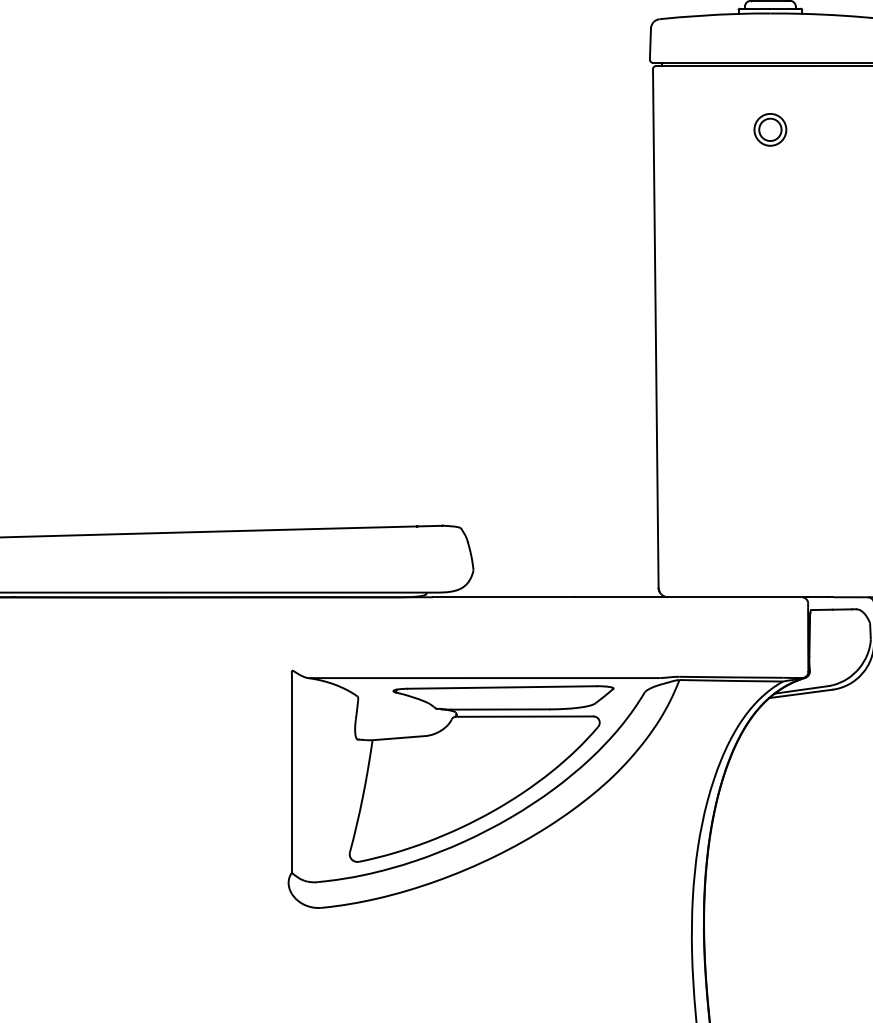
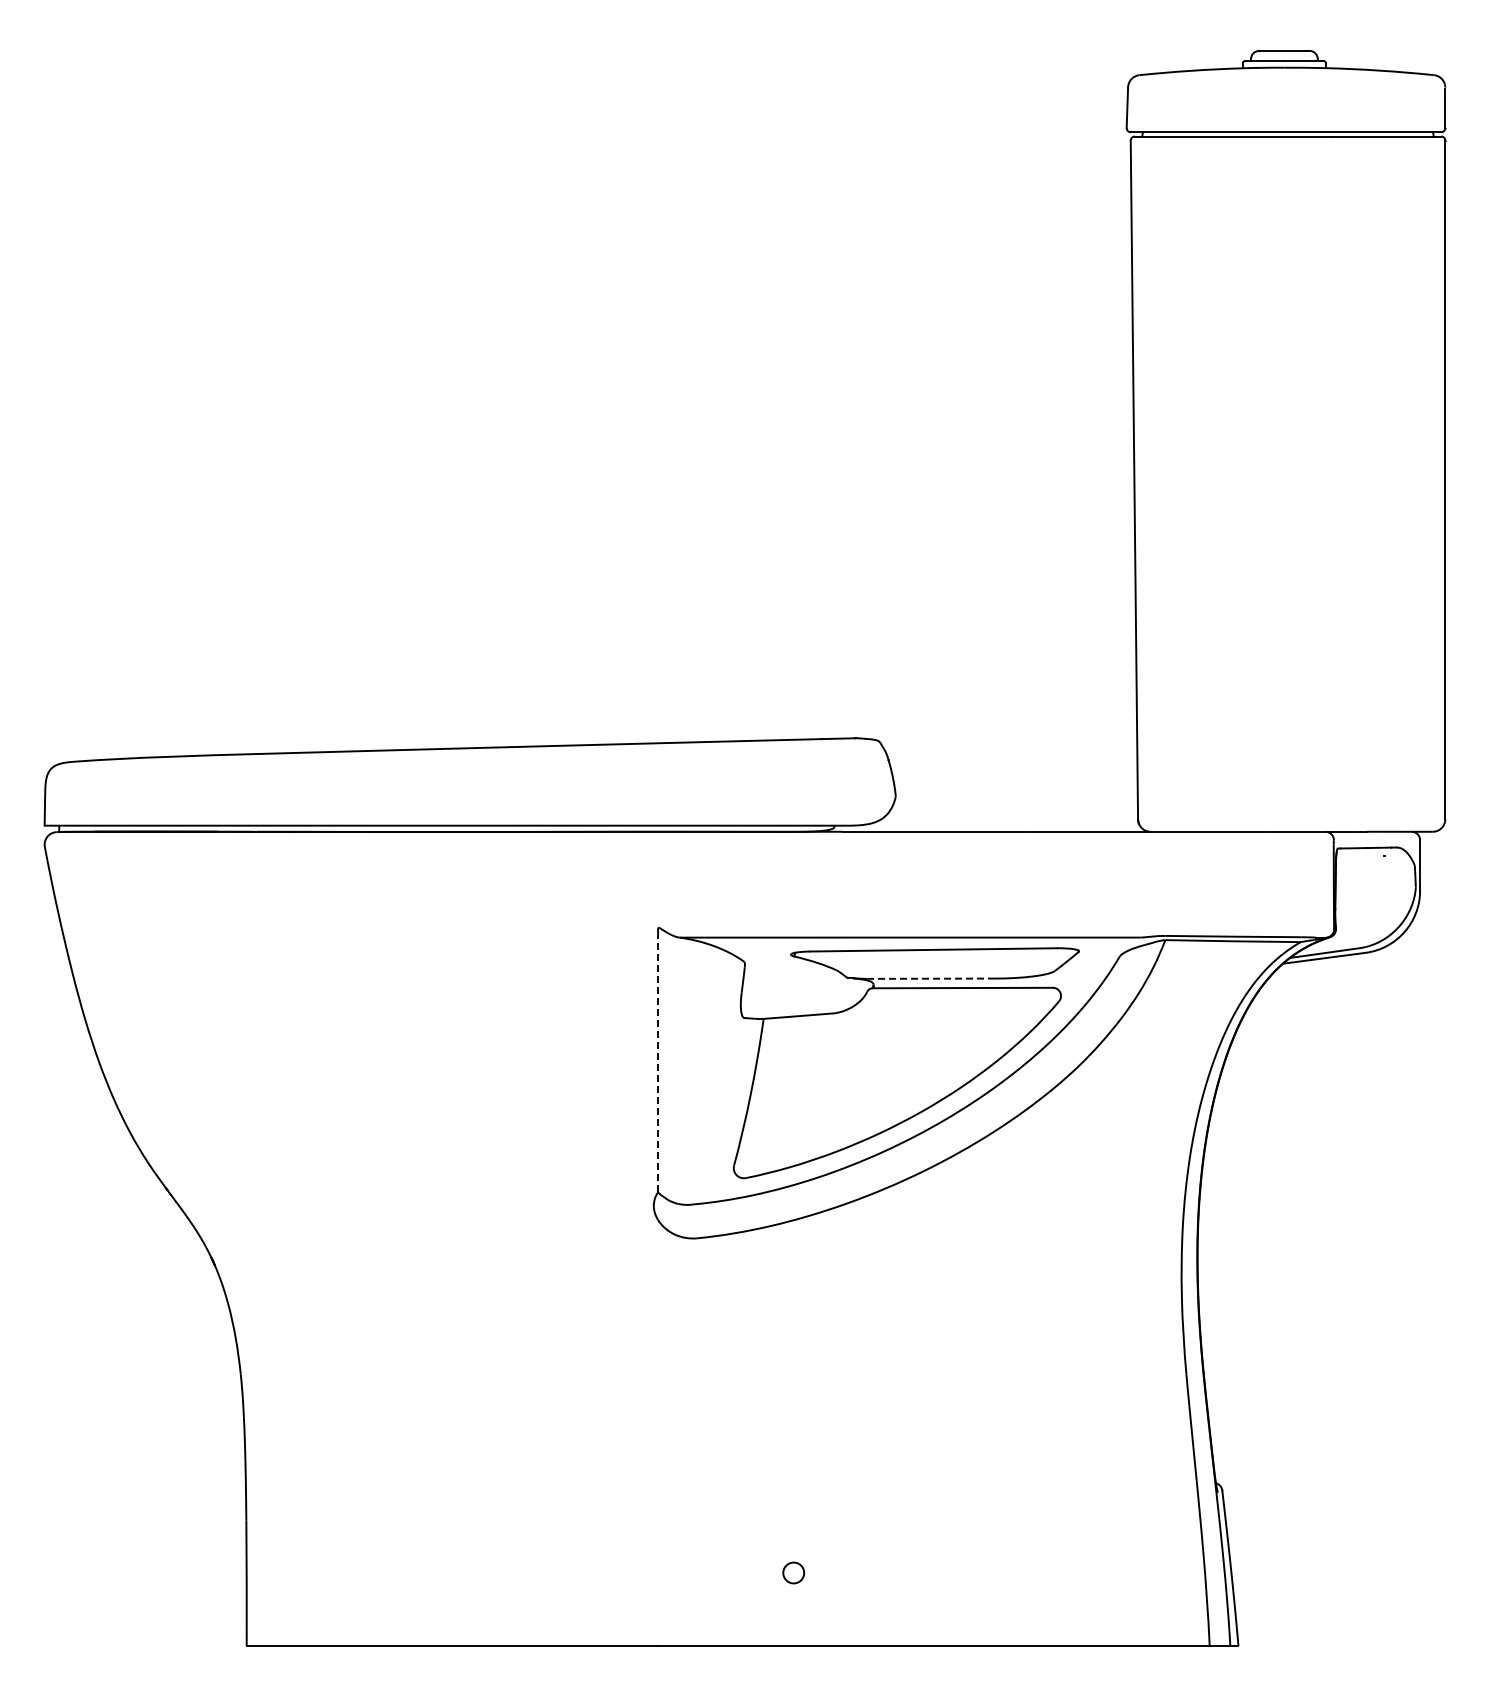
part: (770, 129) -> (1284, 219), removed
line: (500, 709) -> (931, 978), solid -> dashed
line: (292, 774) -> (658, 1063), solid -> dashed

